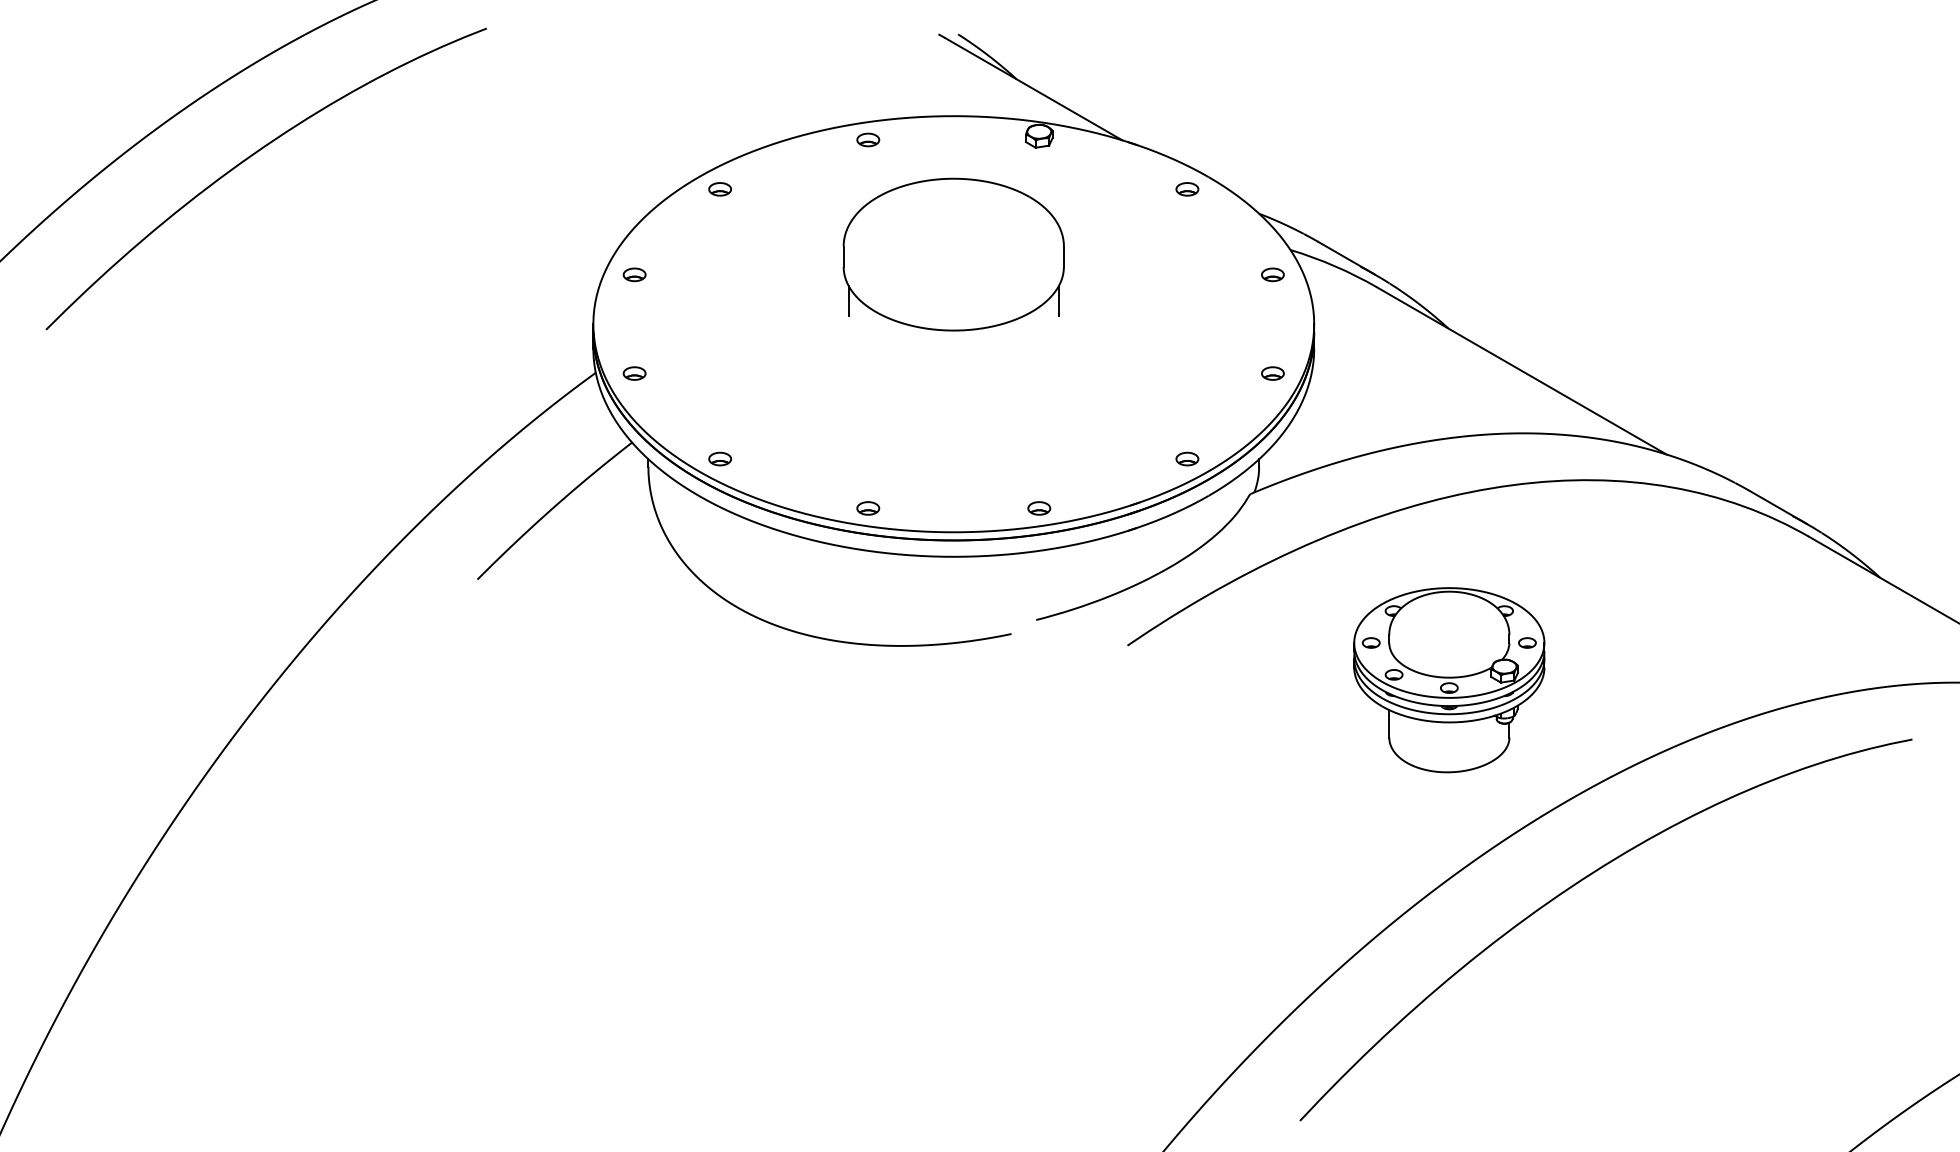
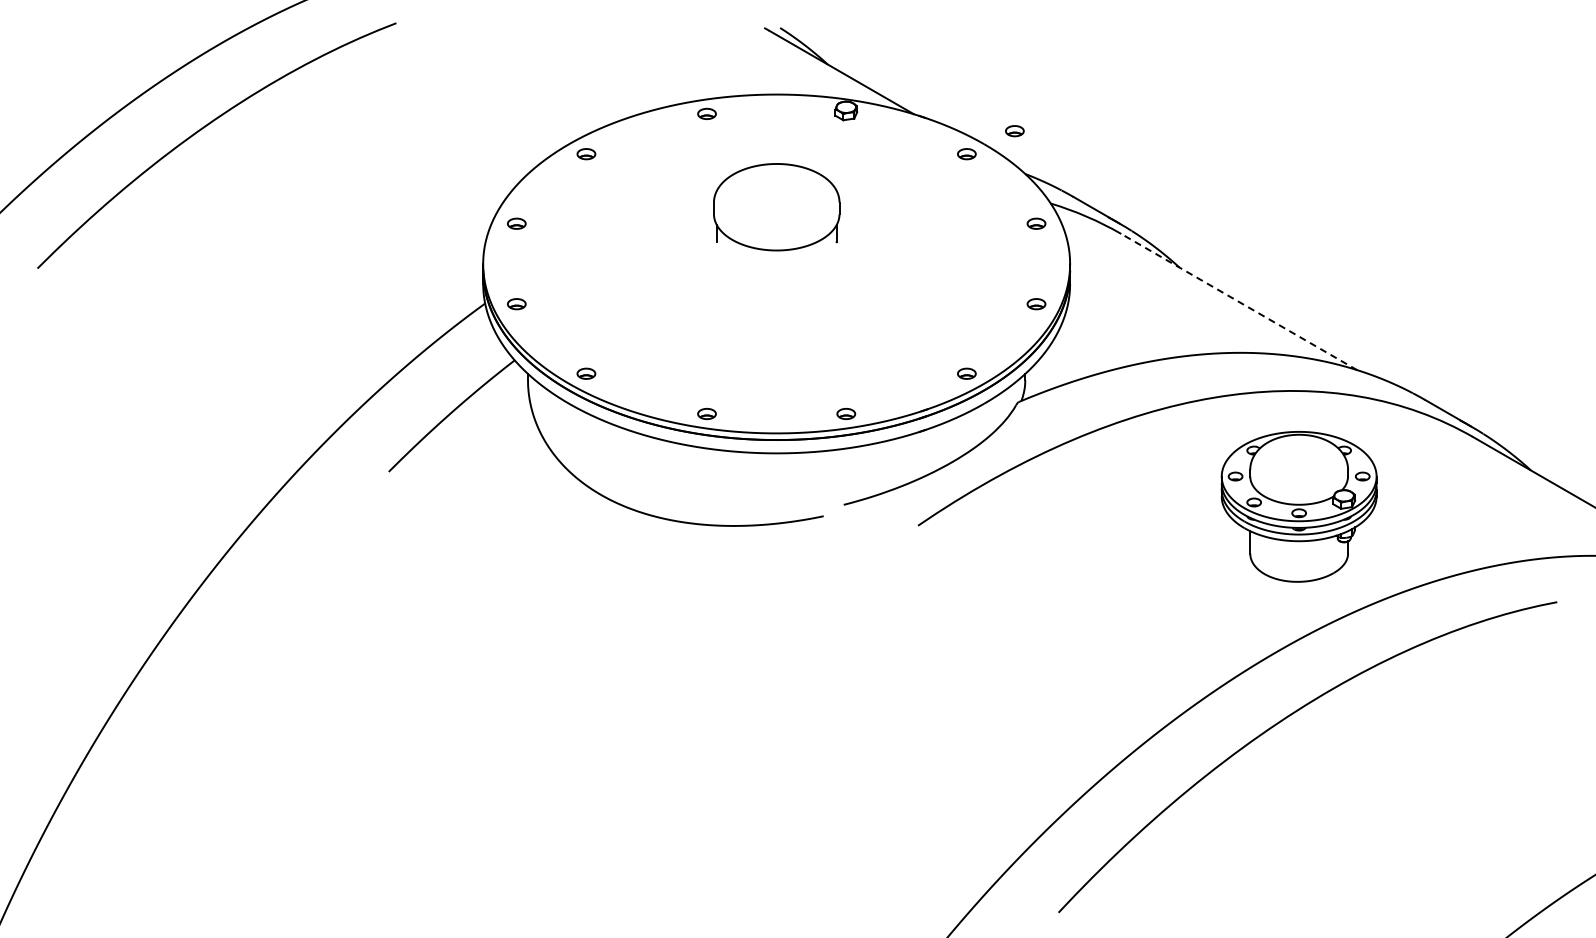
part: (1245, 161) -> (1014, 131), added
part: (953, 253) -> (776, 206), size x0.7
line: (1520, 370) -> (1238, 301), solid -> dashed
part: (1448, 679) -> (1298, 506), moved

